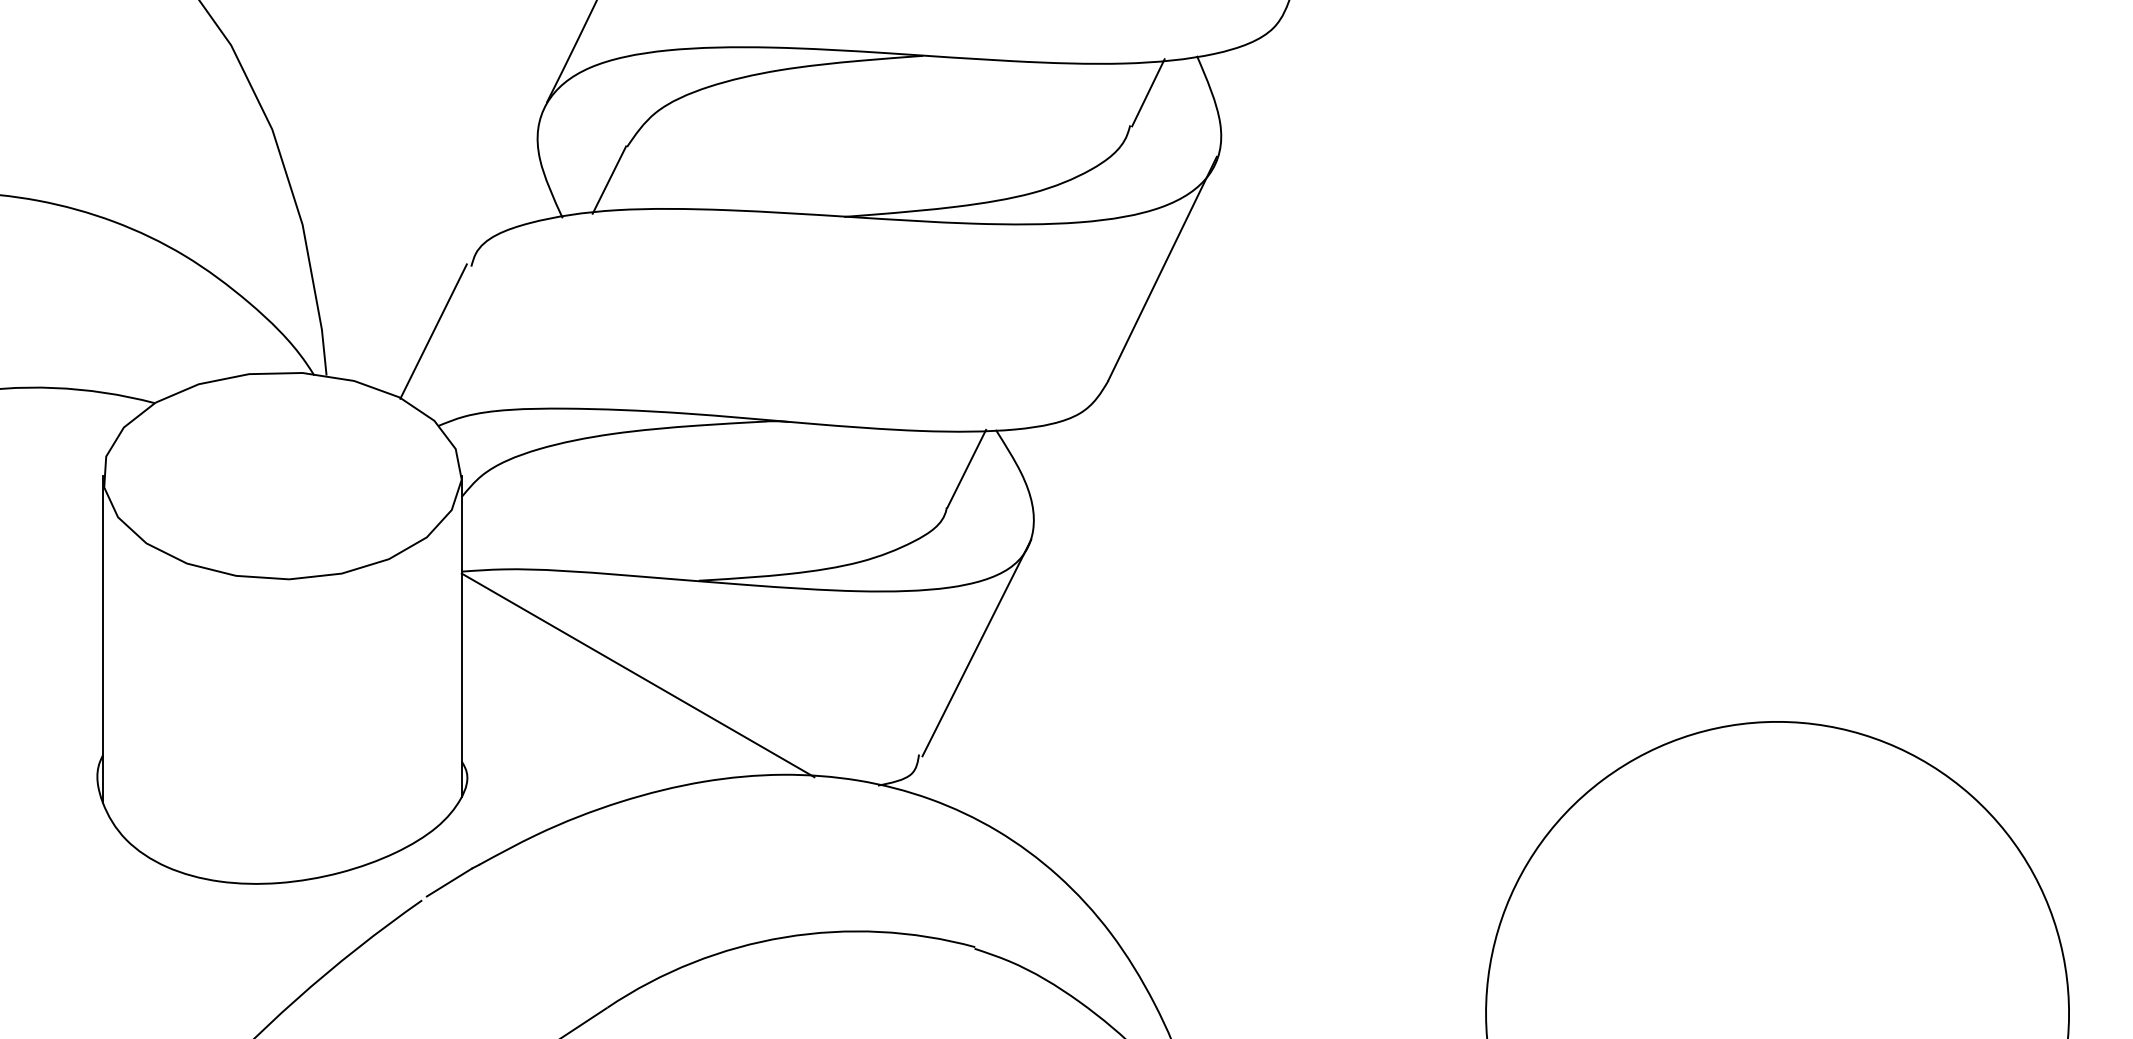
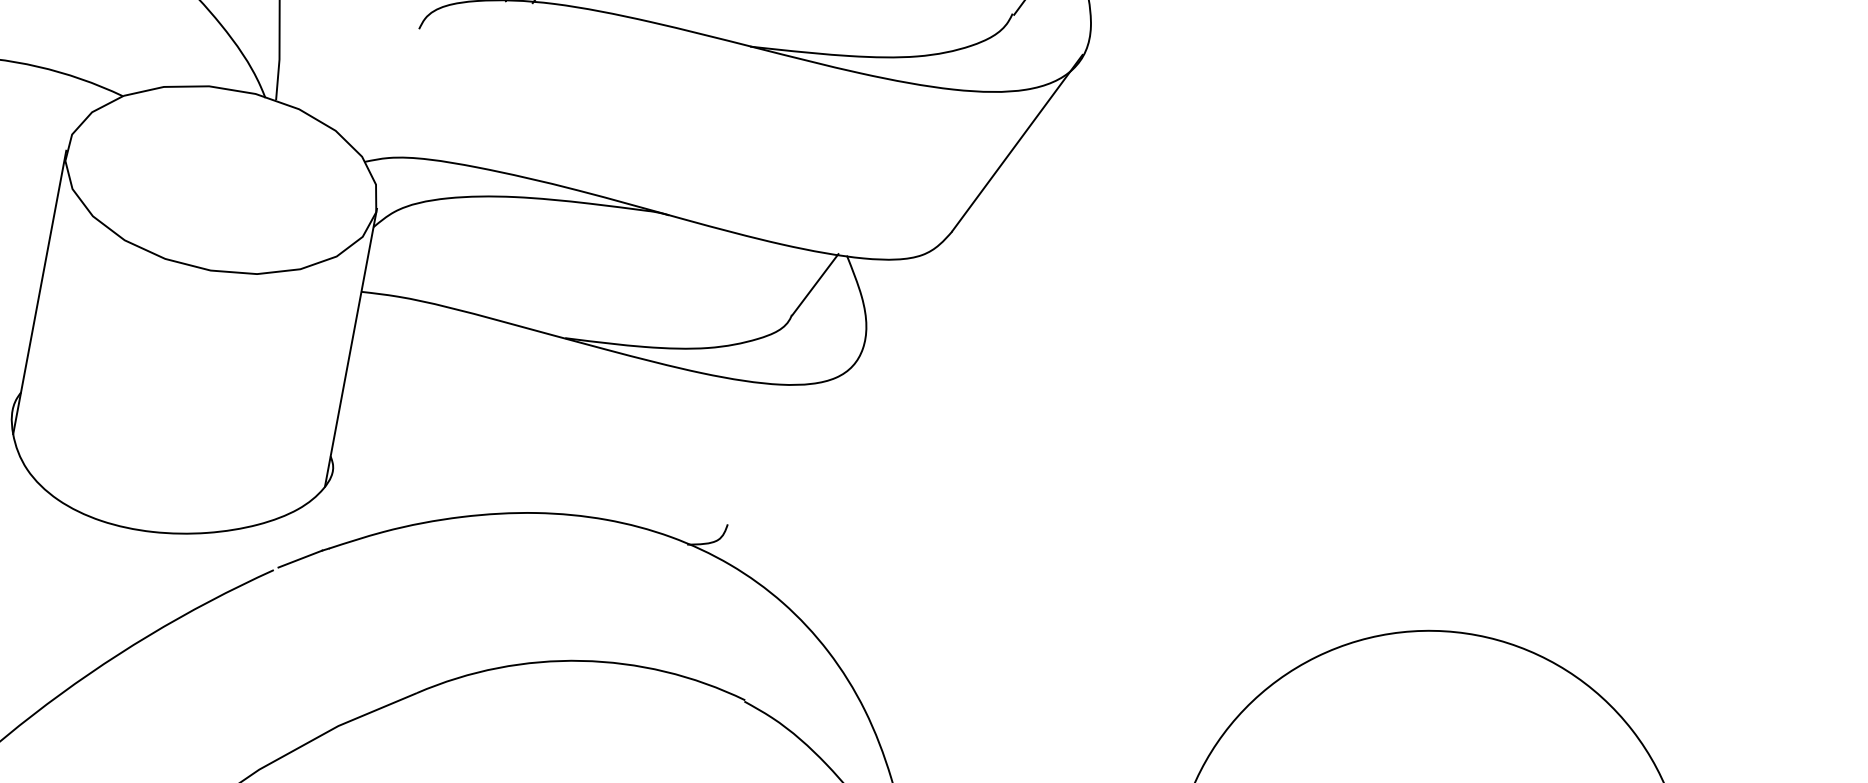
line: (433, 331) -> (375, 79), removed
line: (976, 647) -> (794, 440), removed
line: (637, 675) -> (496, 410), removed

